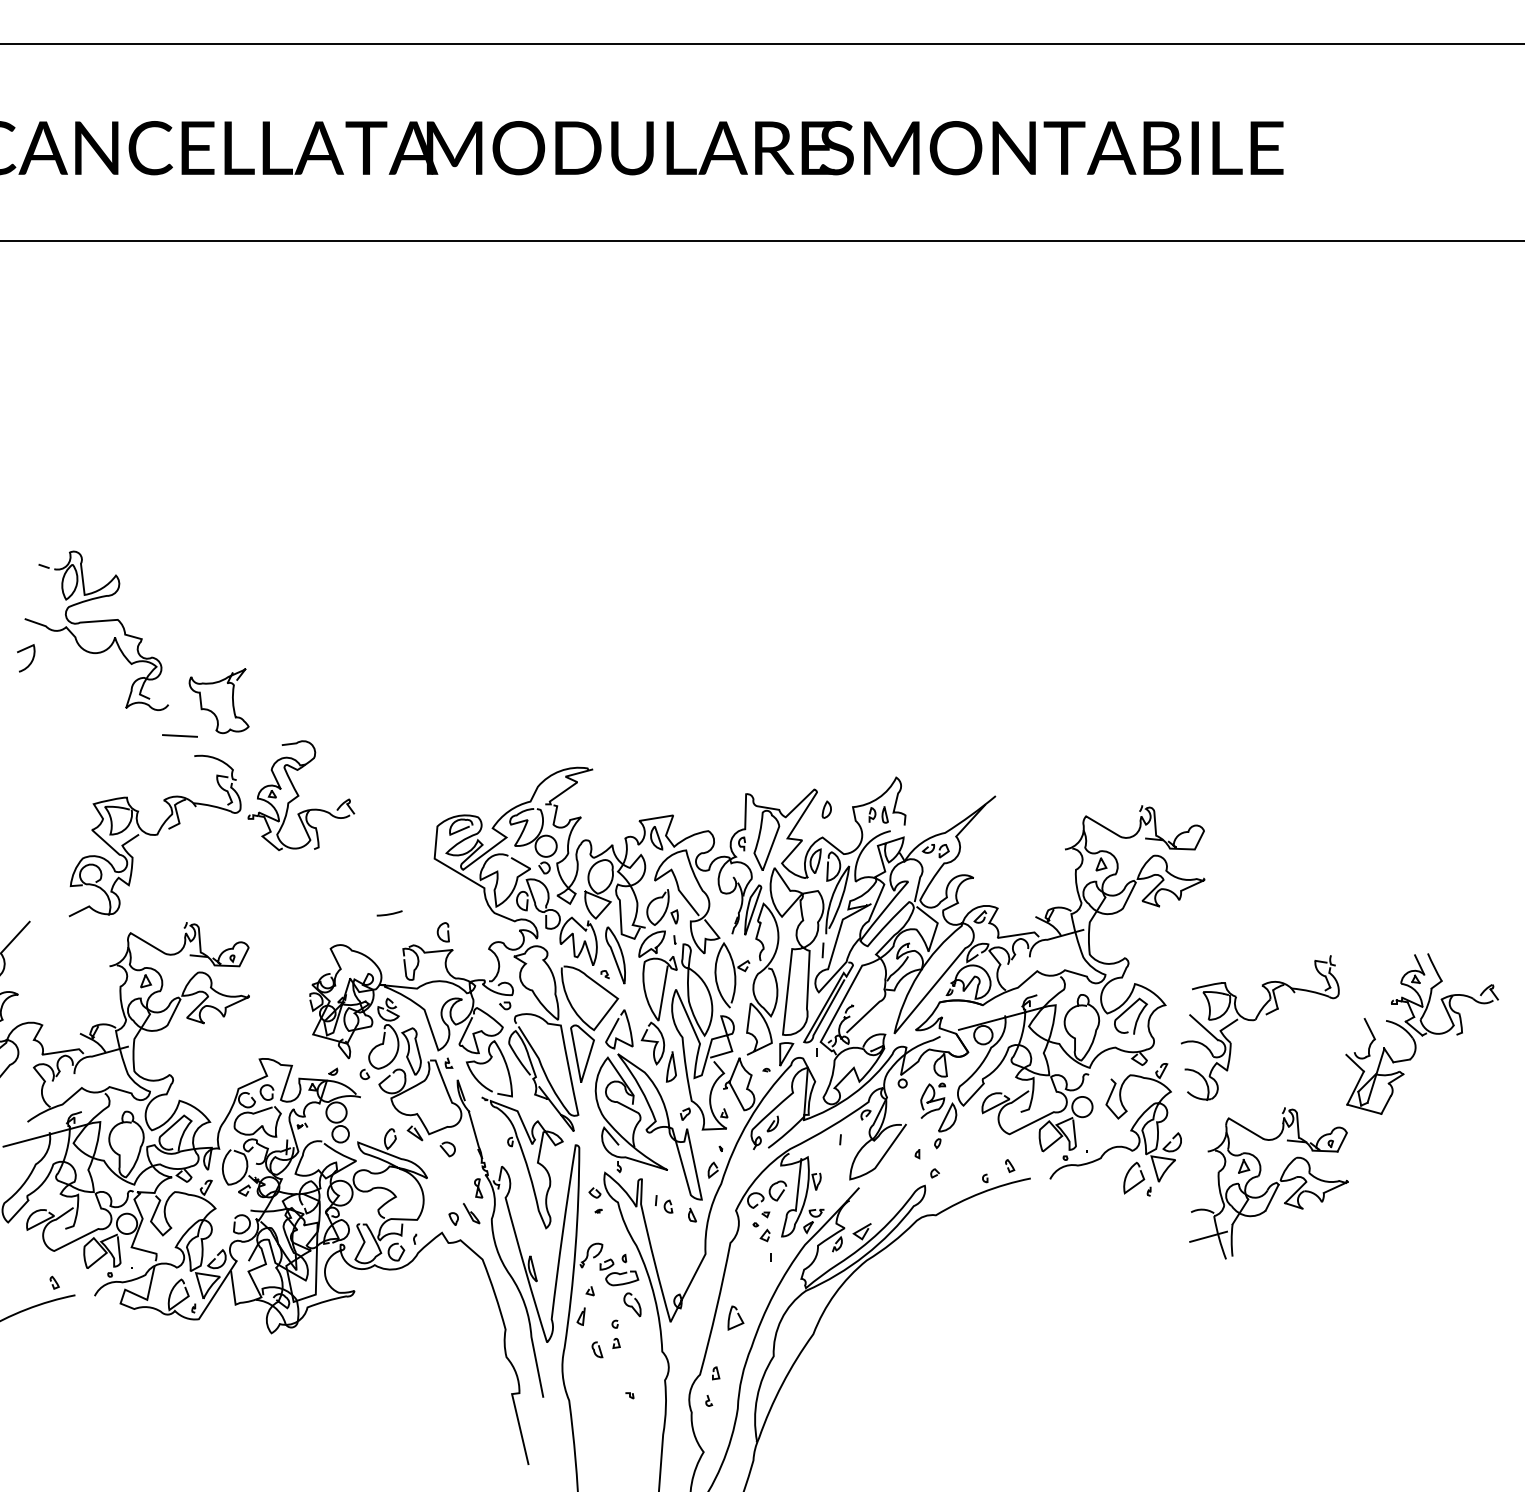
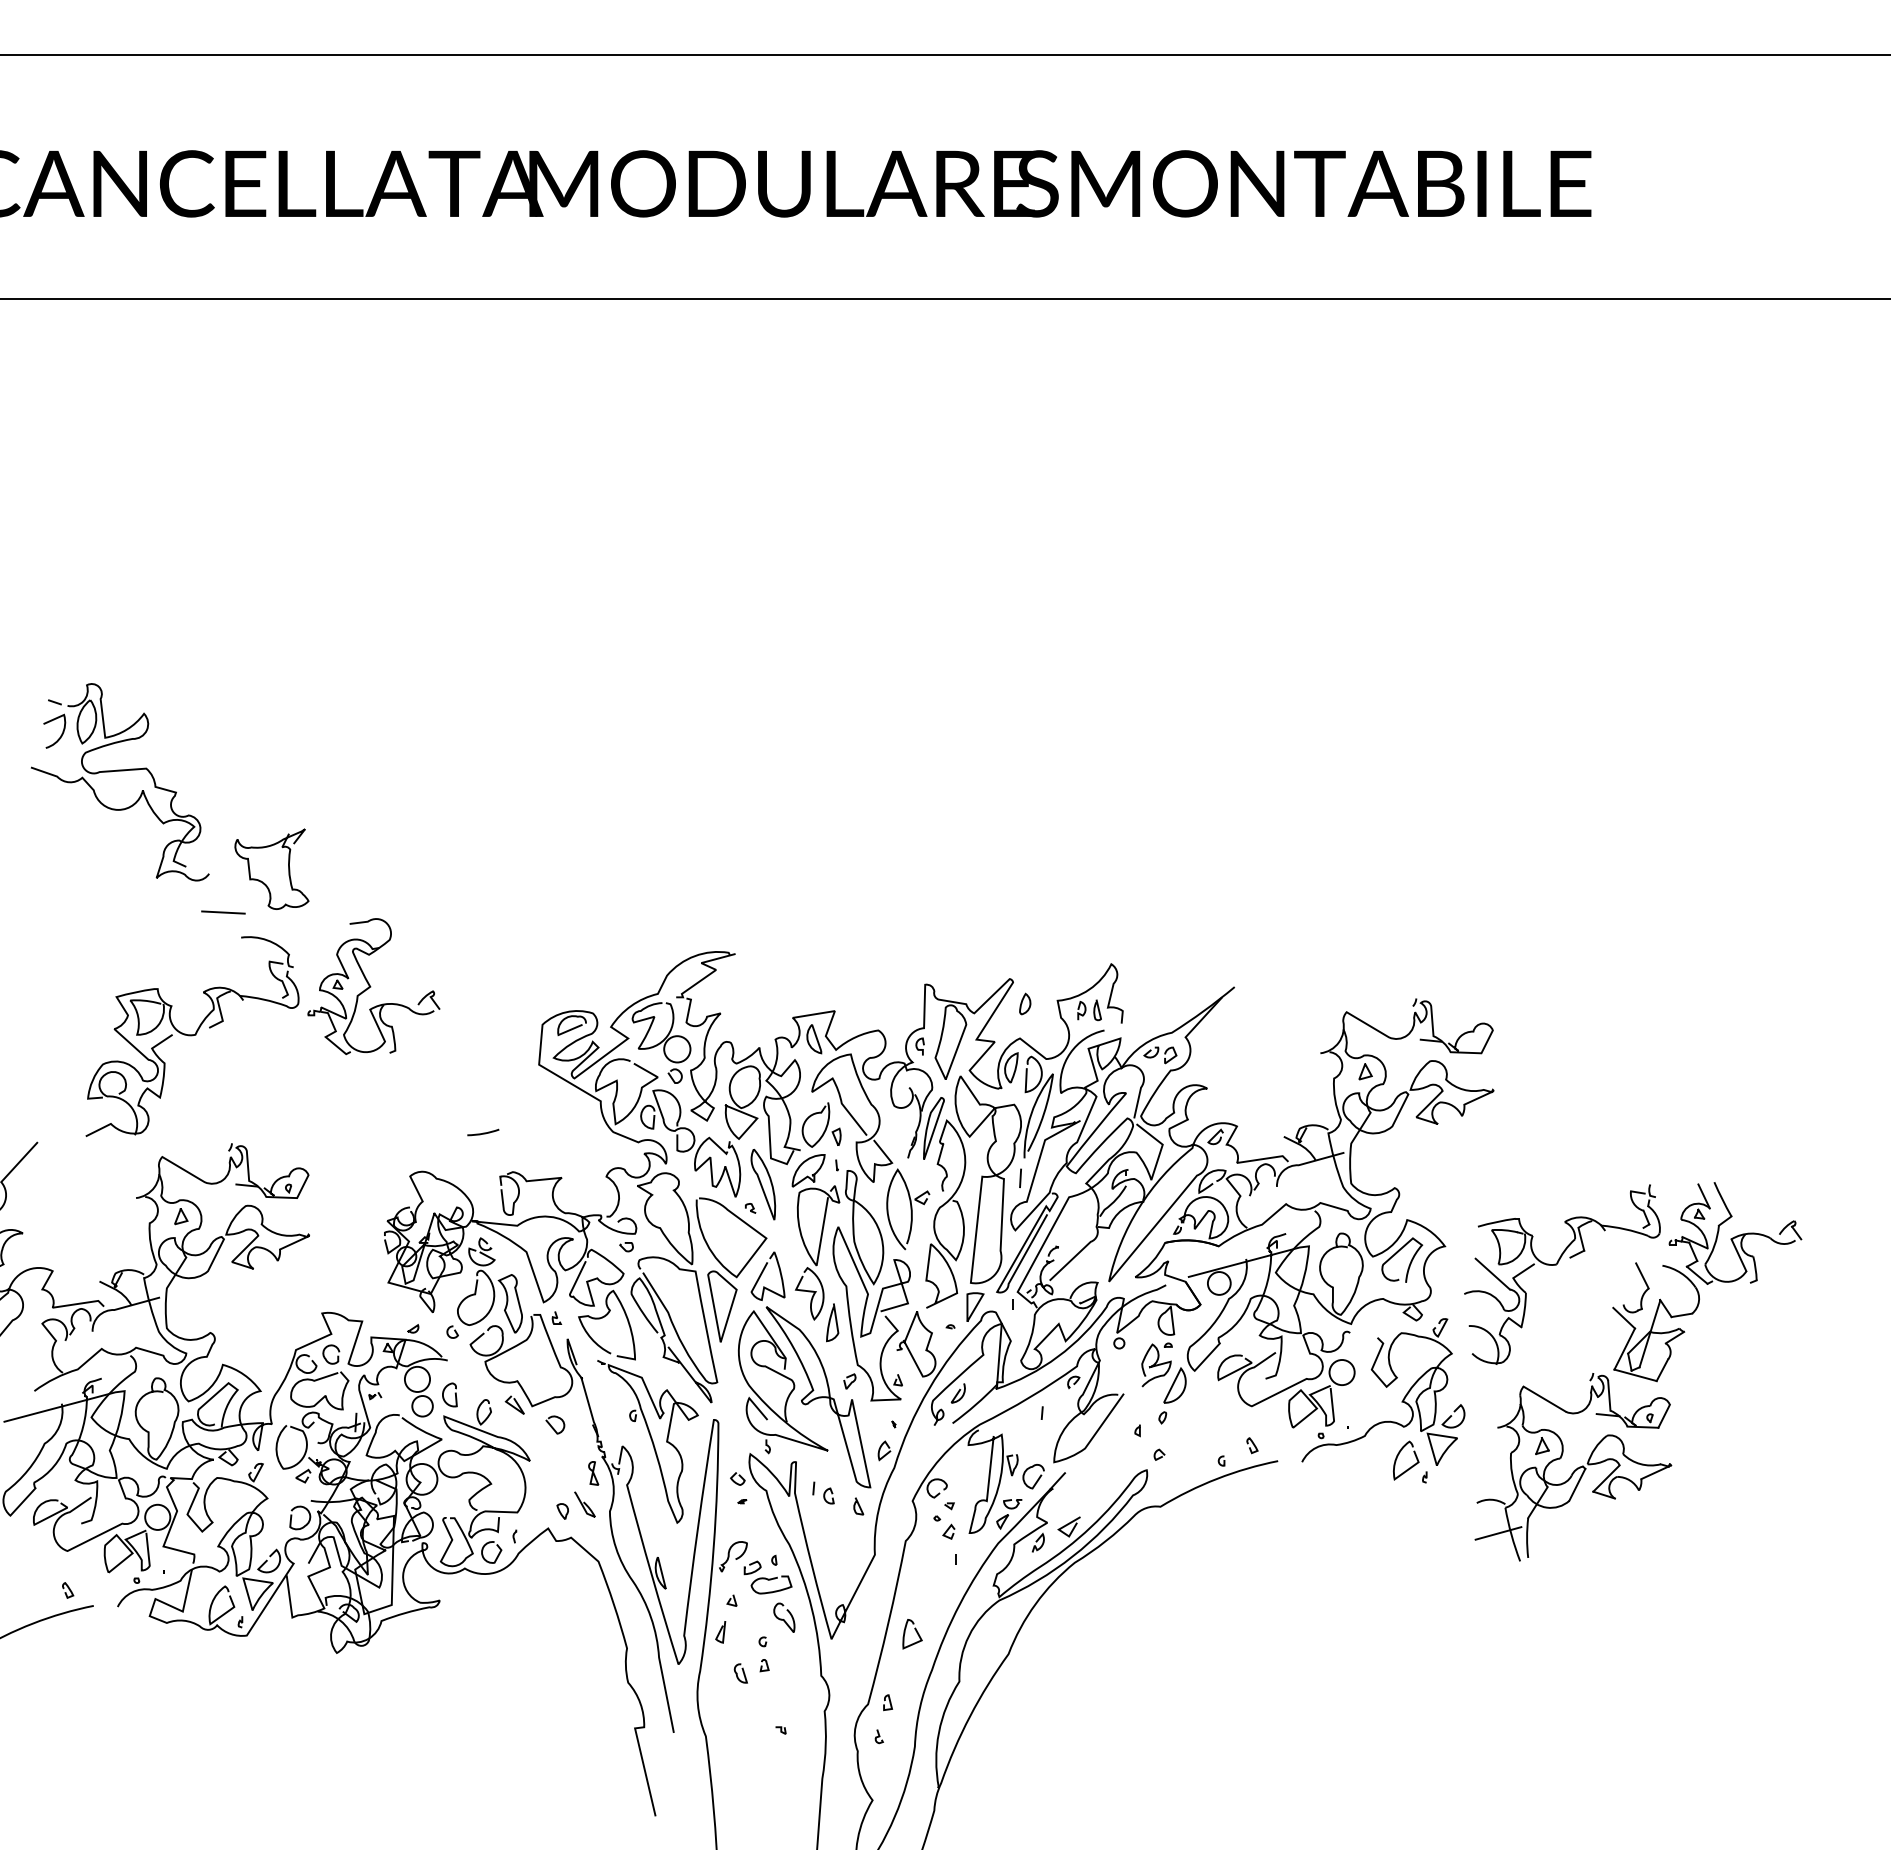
curve: (31, 660) -> (61, 733), moved
curve: (447, 931) -> (454, 1393), moved
part: (1422, 1034) -> (1707, 1282), moved
curve: (781, 1193) -> (1037, 1479), moved

